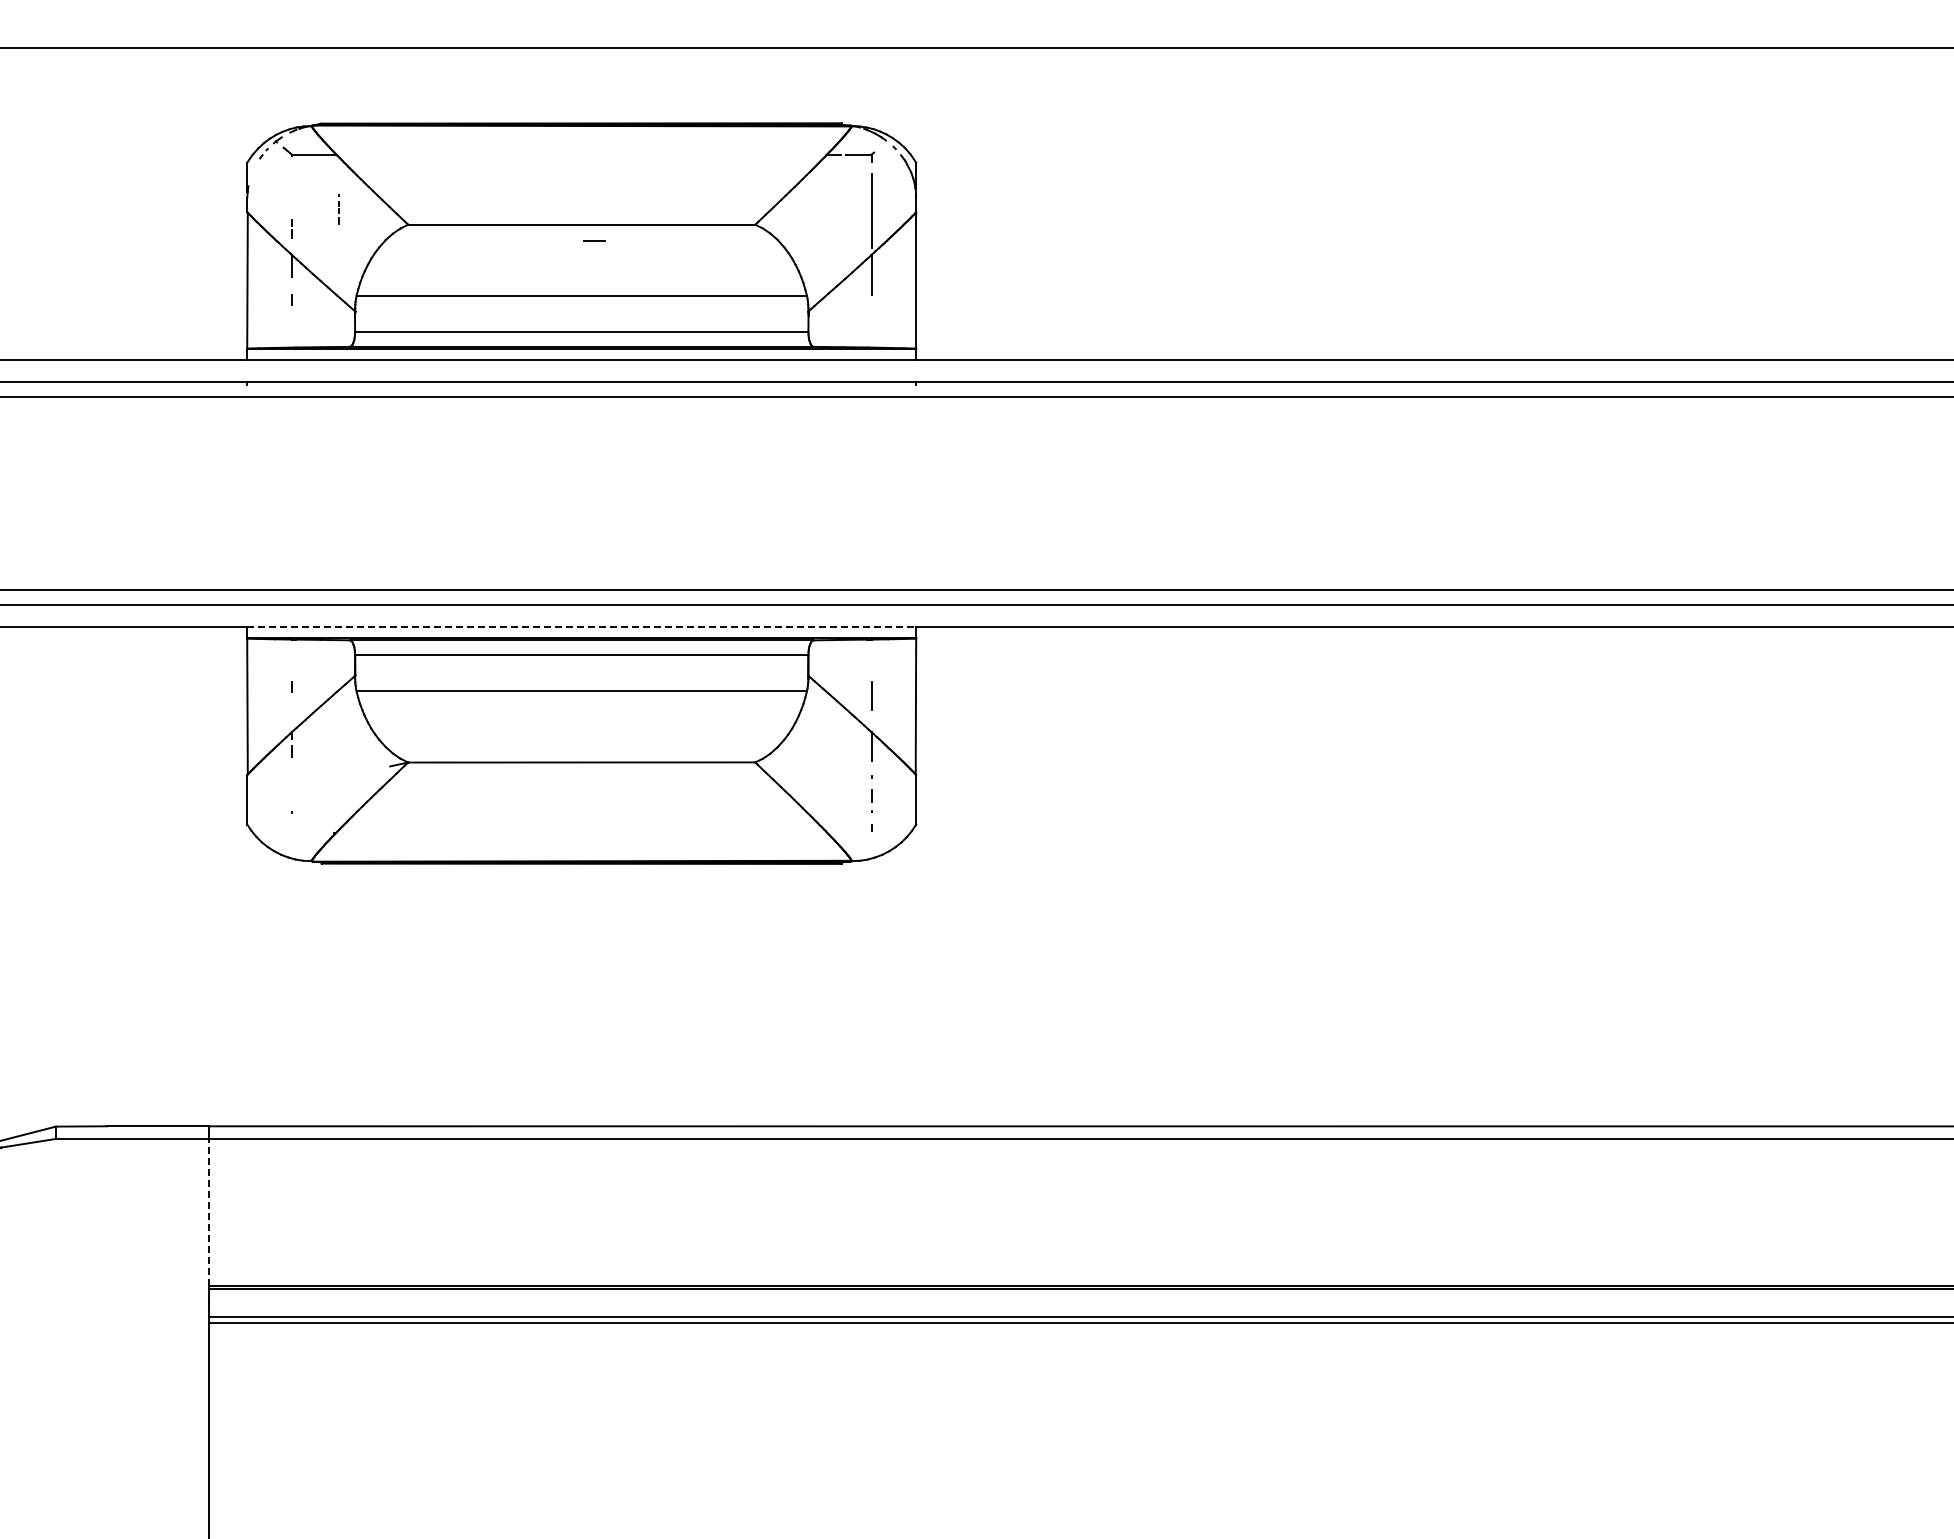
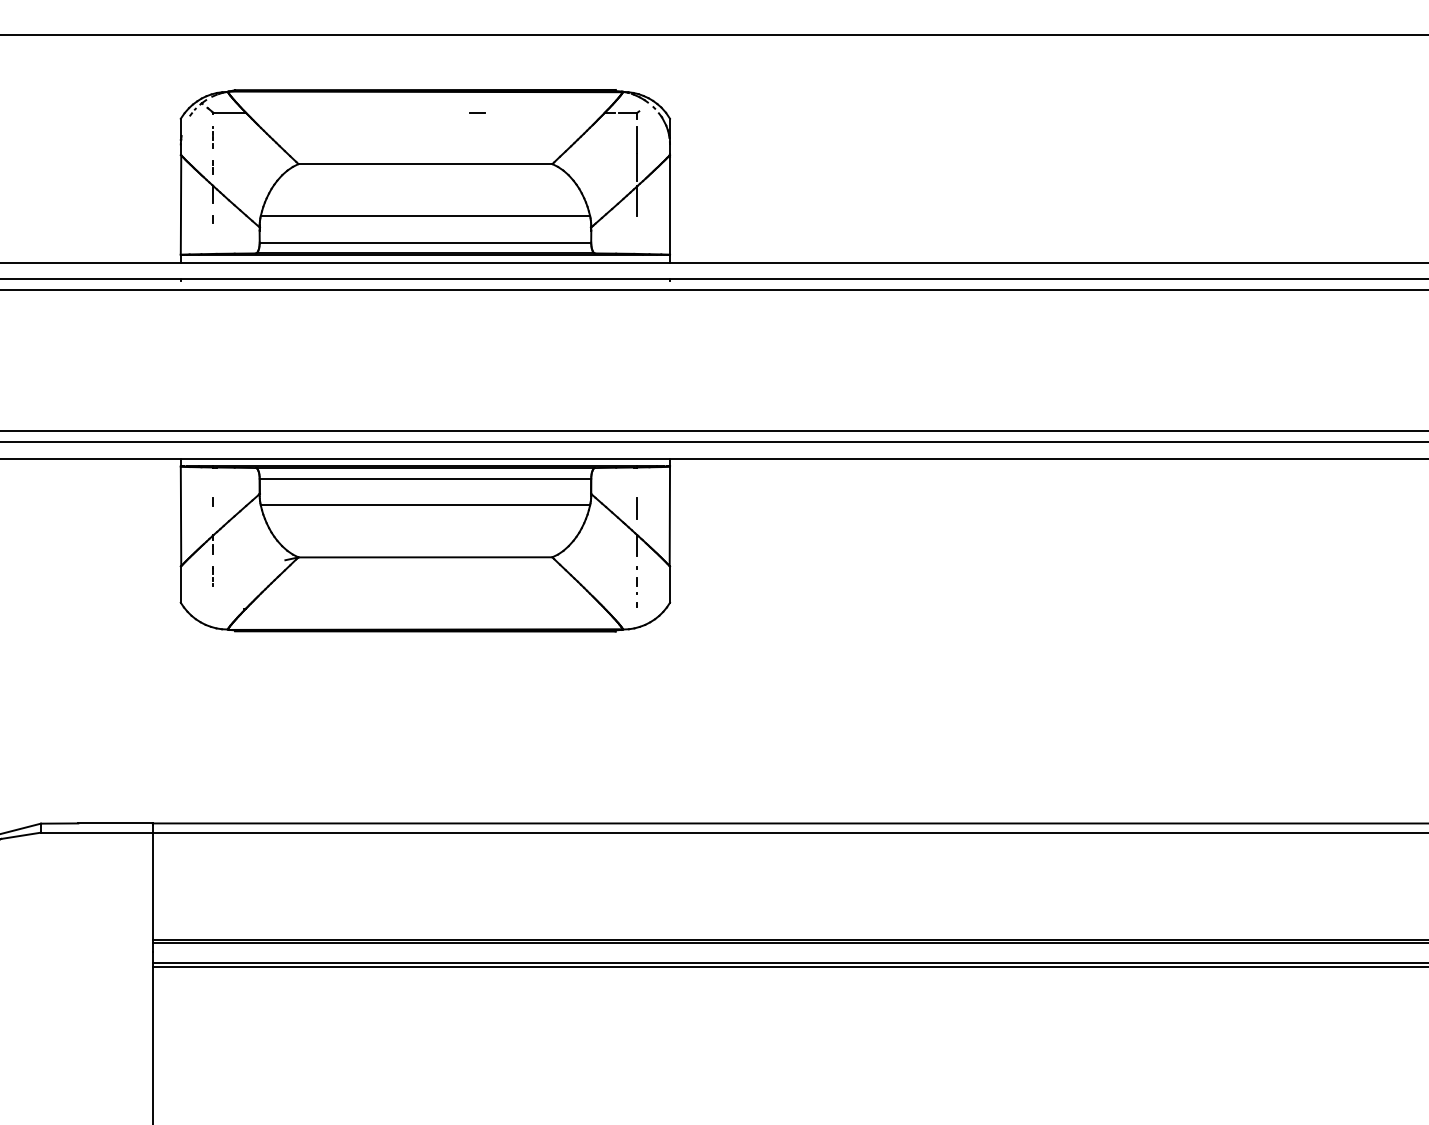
line: (338, 209) -> (213, 137), moved
line: (594, 240) -> (477, 112), moved
line: (582, 627) -> (426, 458), dashed -> solid
line: (291, 789) -> (213, 577), added
line: (208, 1212) -> (152, 886), dashed -> solid

